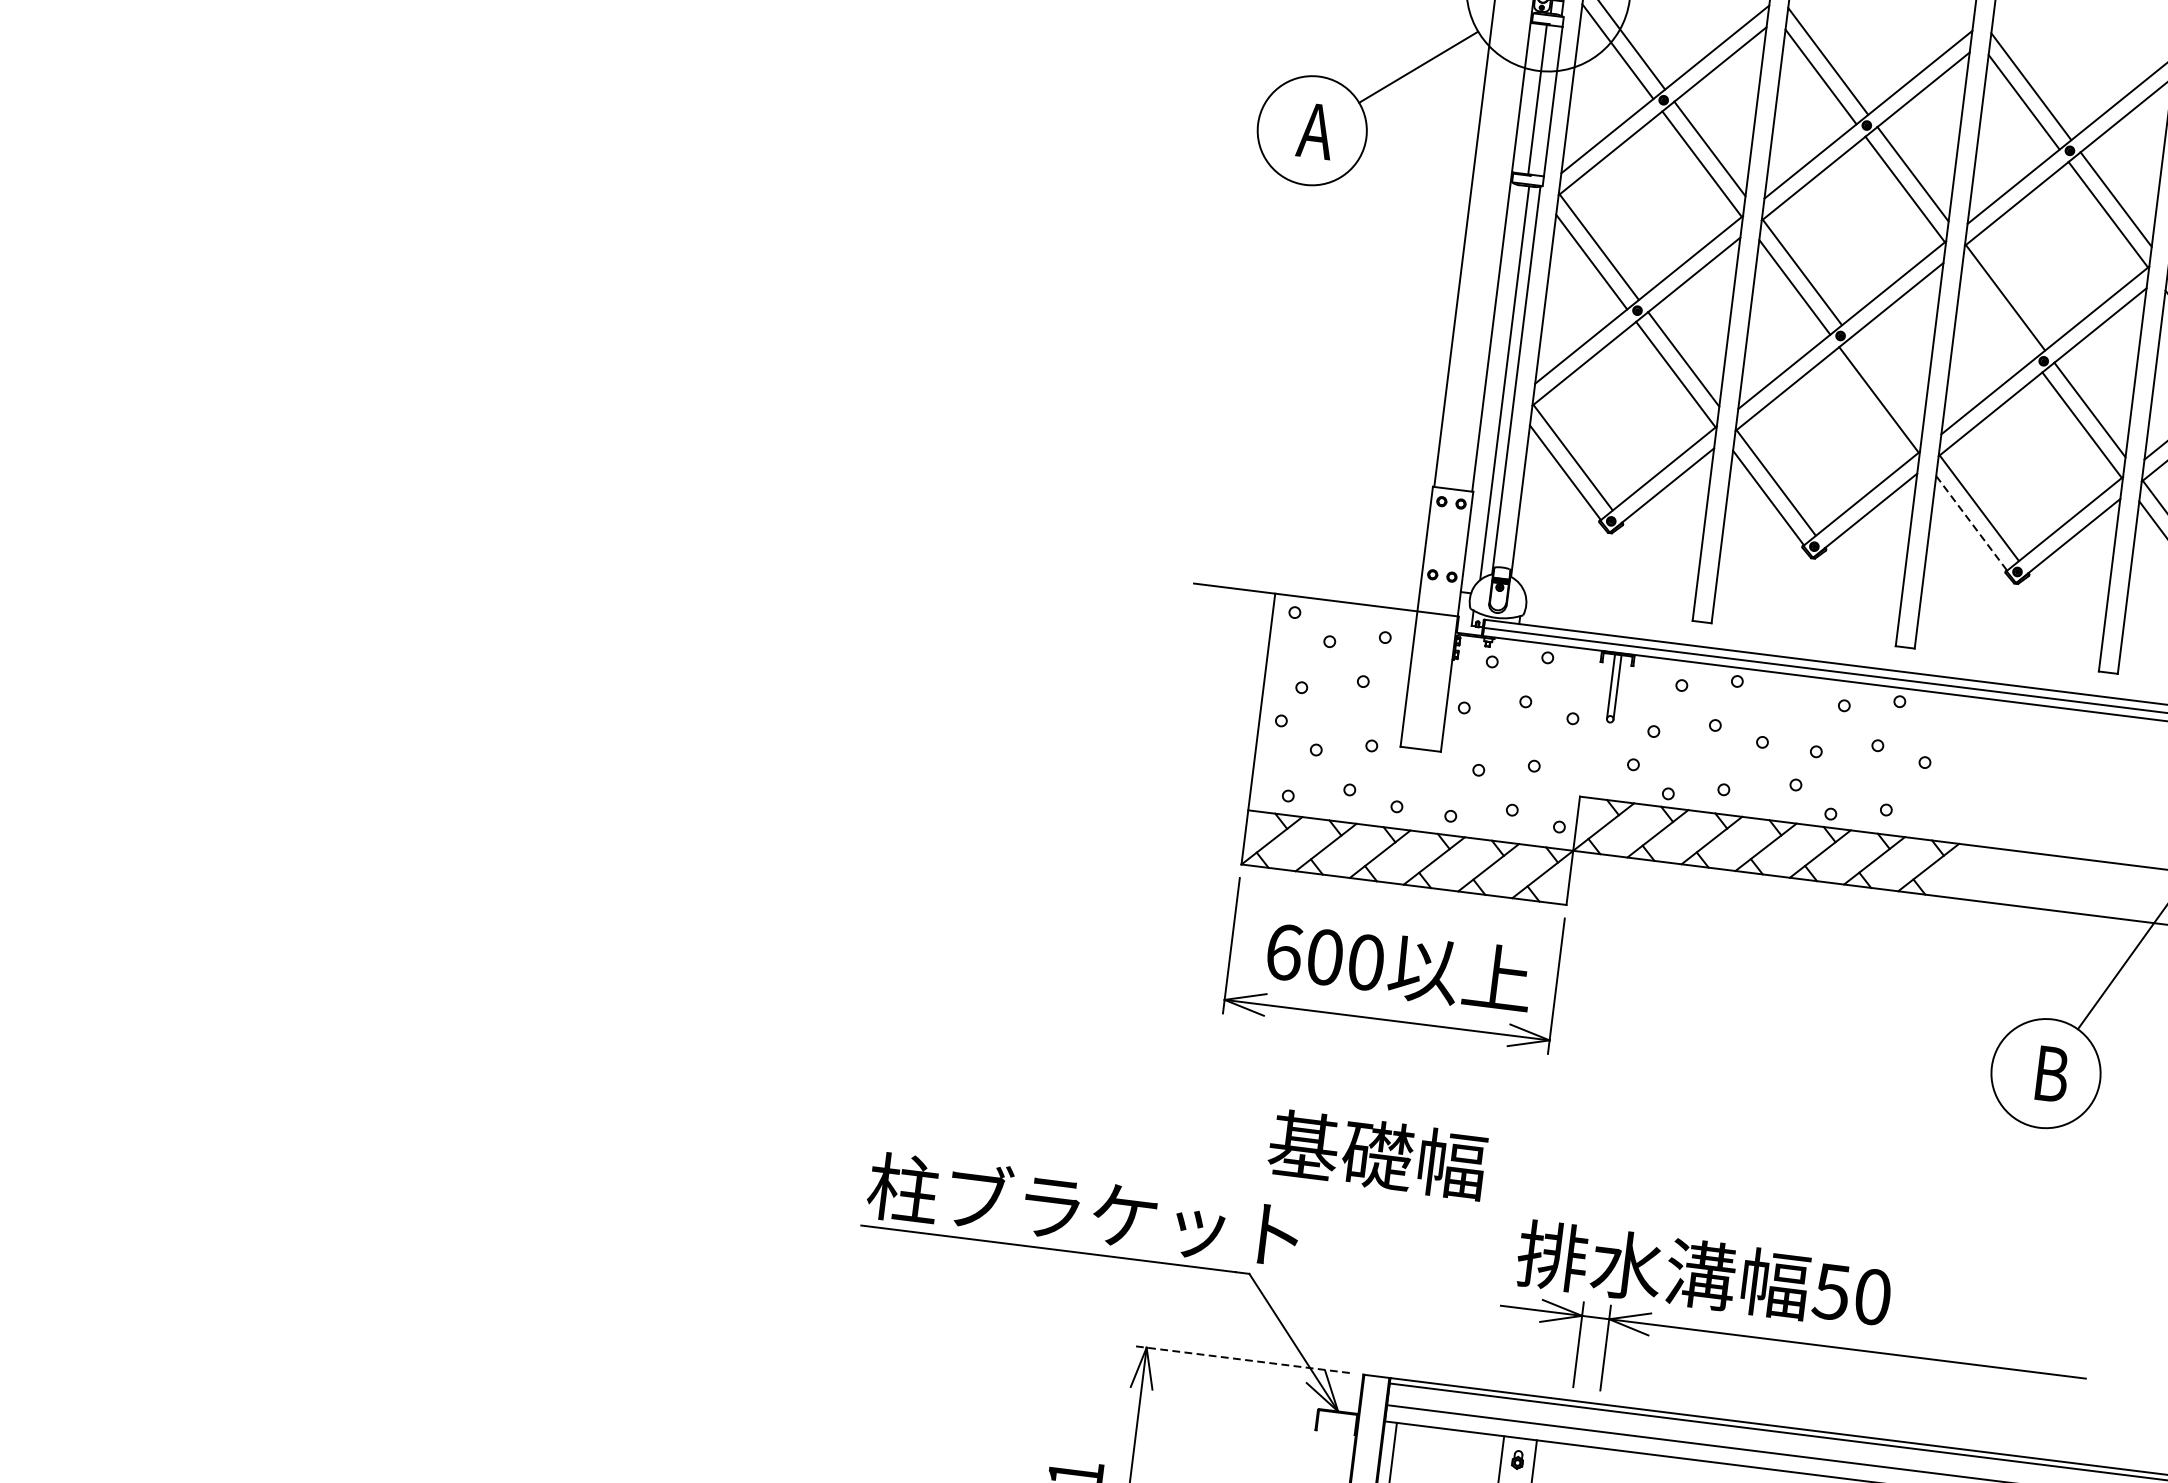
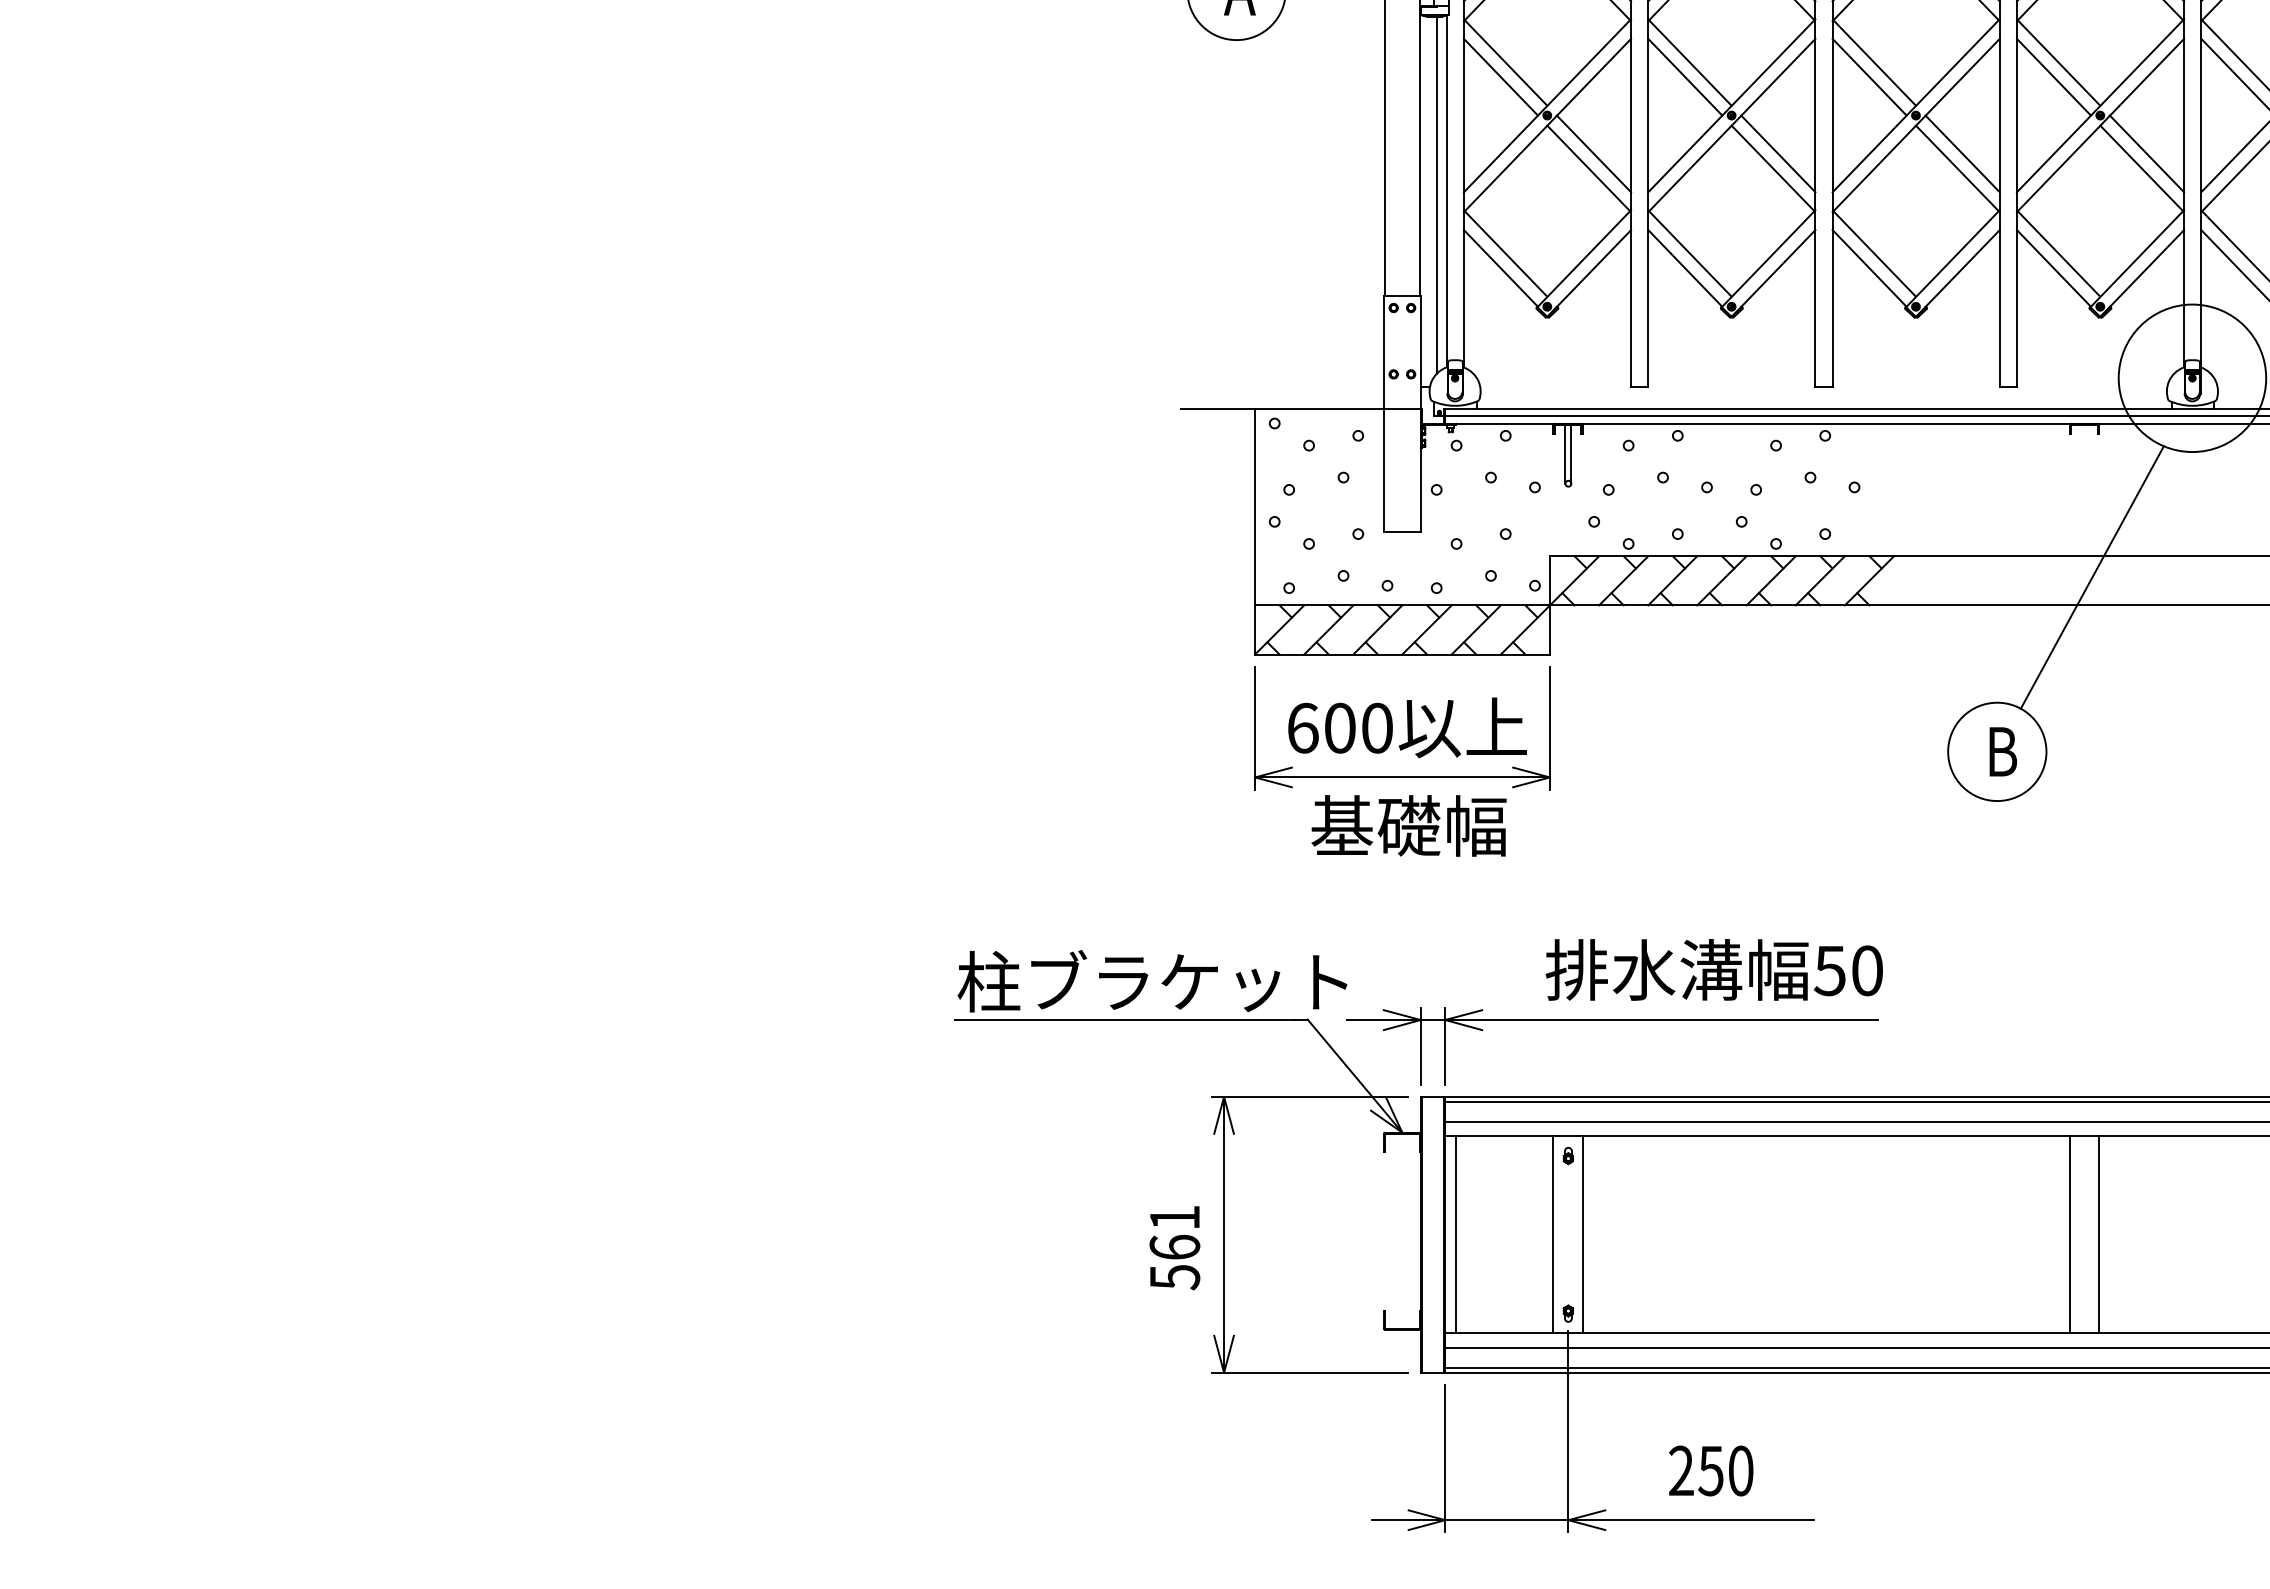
line: (1997, 311) -> (1869, 76), added
line: (1887, 384) -> (1778, 153), added
line: (1971, 523) -> (1869, 268), dashed -> solid
text: (1377, 1154) -> (1408, 825), moved
part: (1793, 1342) -> (1612, 1020), moved
line: (1240, 1358) -> (1309, 1096), dashed -> solid

